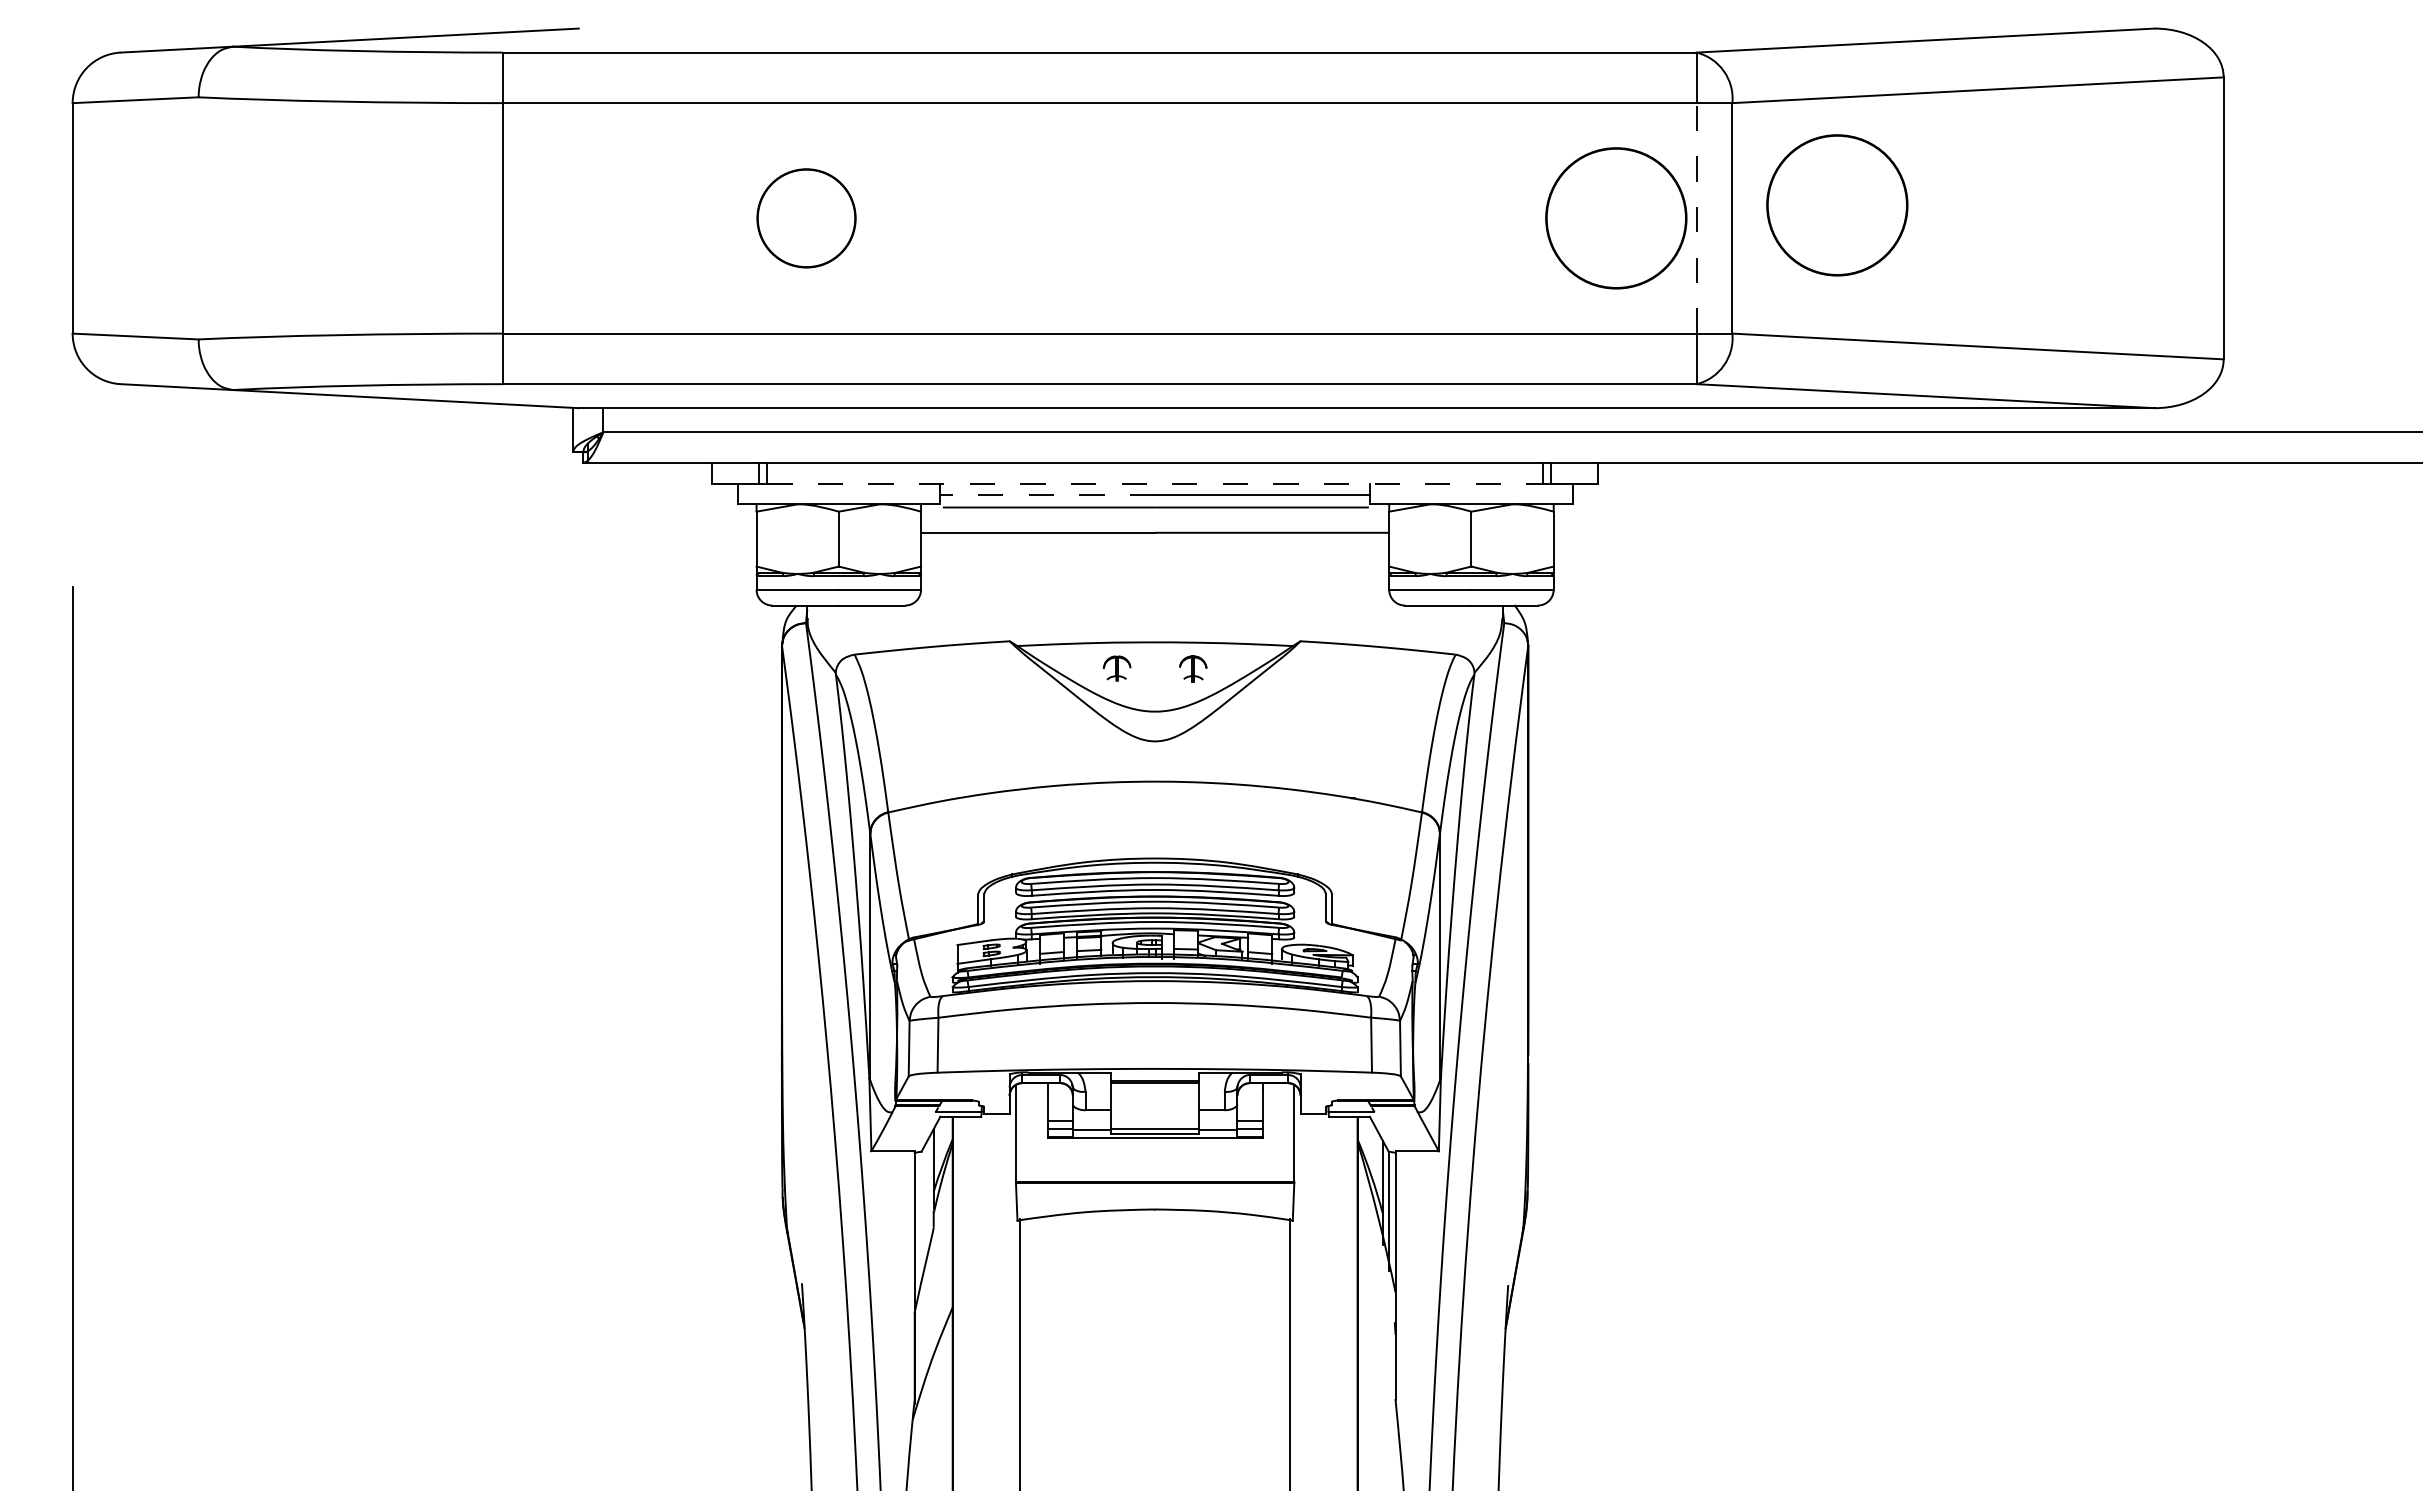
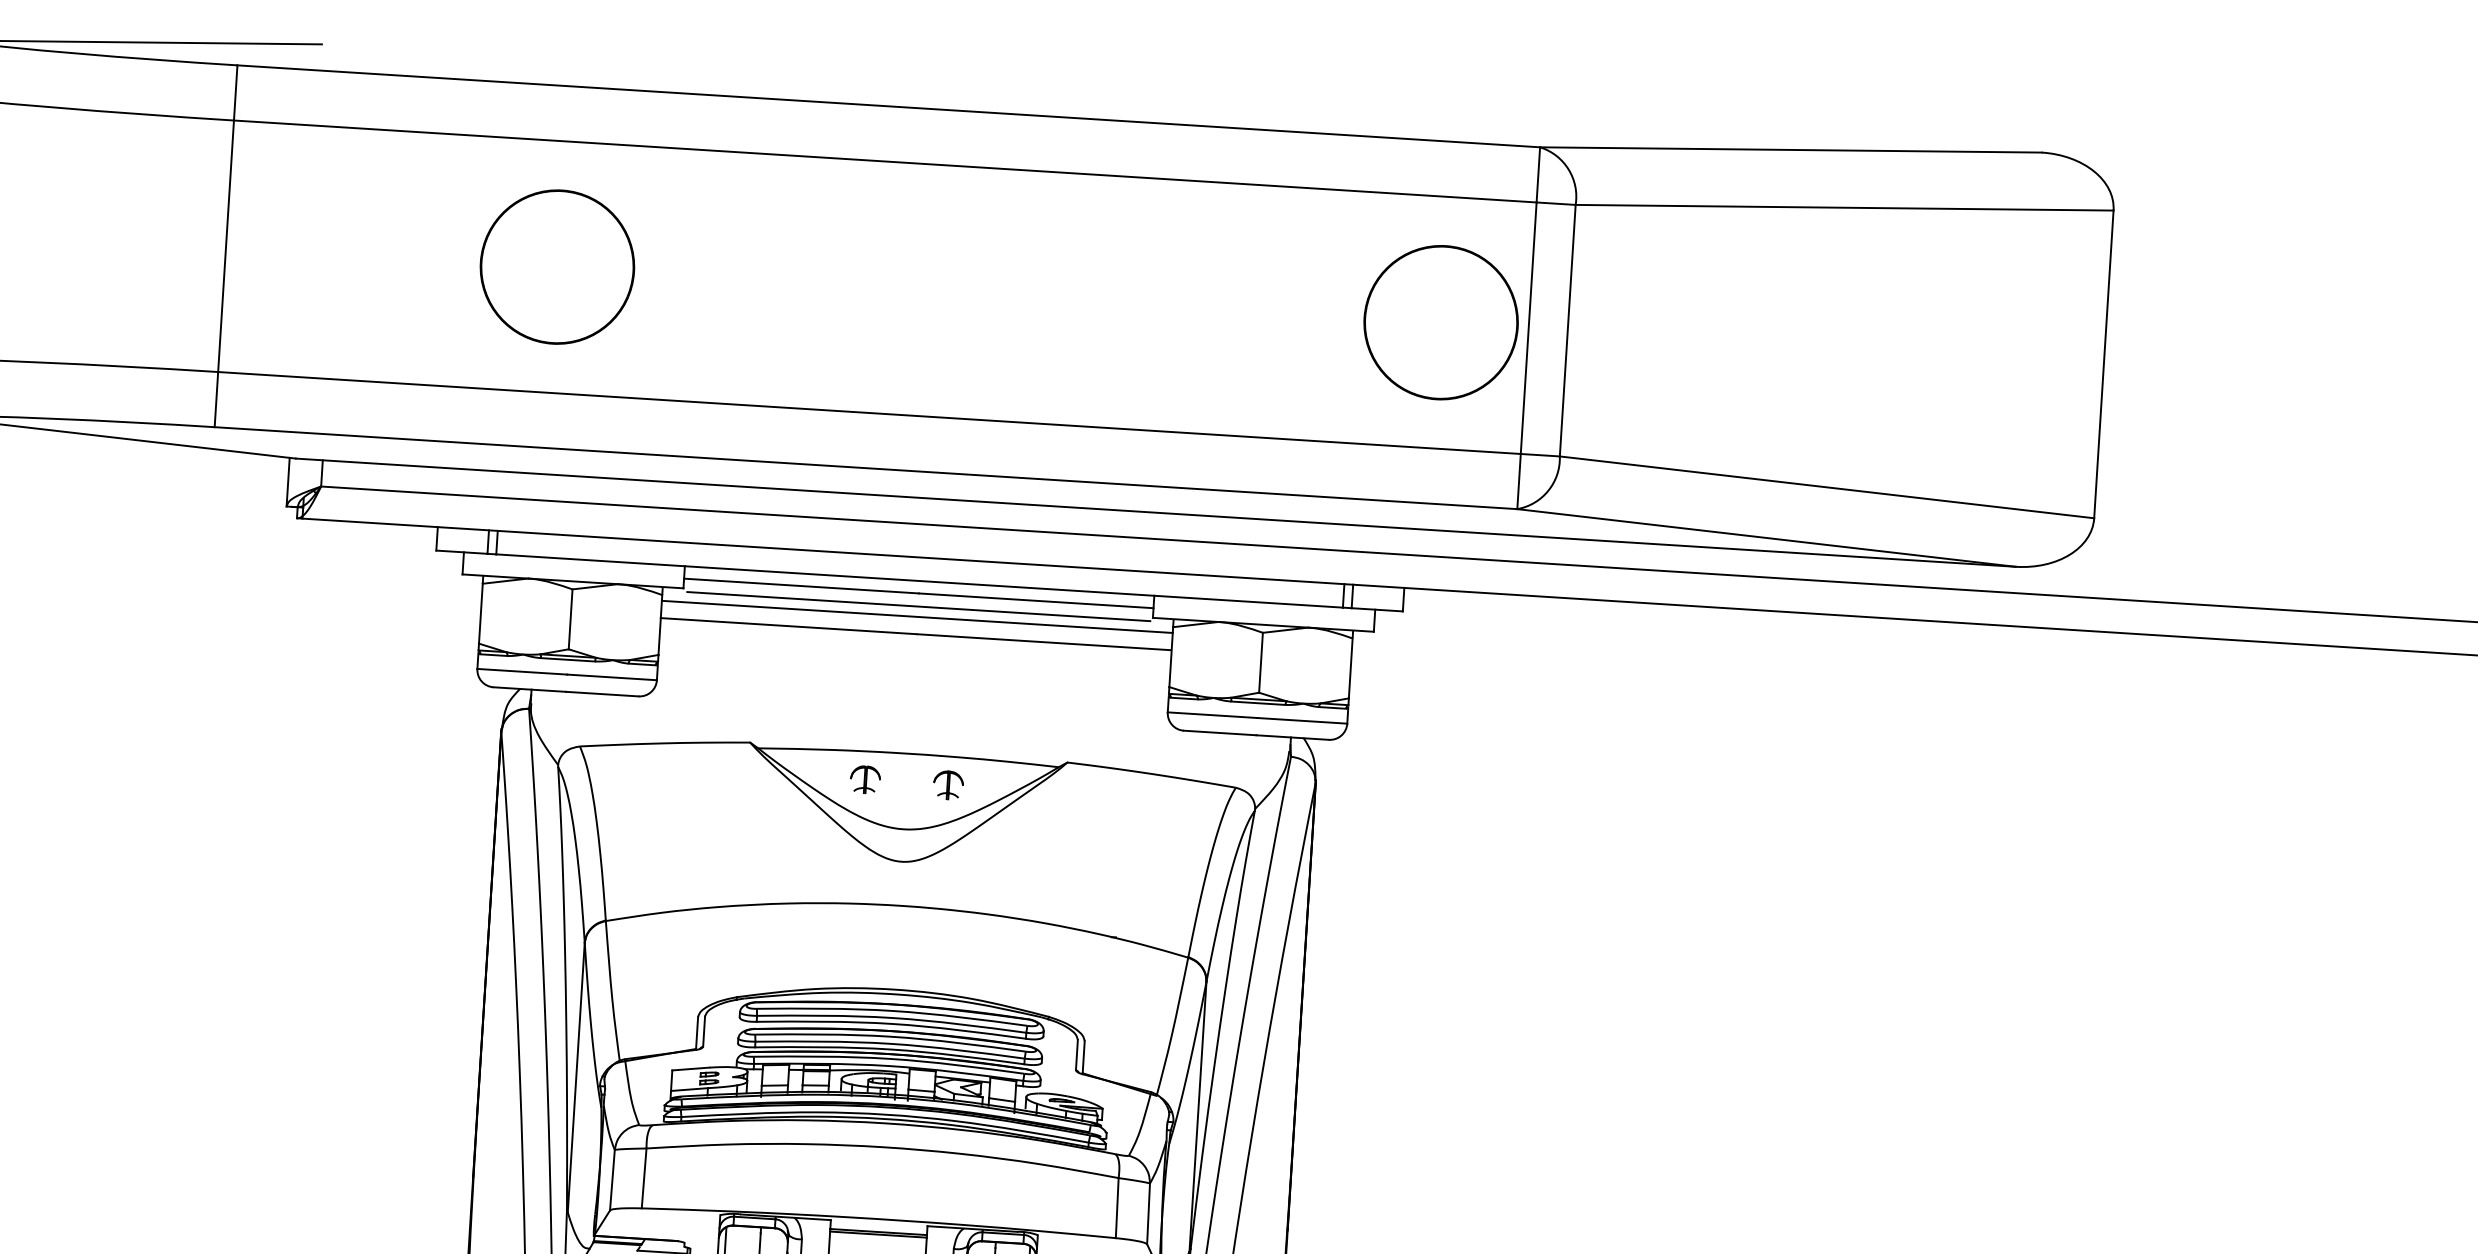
circle: (1837, 205) -> (1683, 323), removed
line: (1696, 217) -> (1528, 327), dashed -> solid
circle: (806, 218) -> (557, 267), size x1.43
line: (1155, 484) -> (919, 581), dashed -> solid
line: (1047, 495) -> (801, 586), dashed -> solid
line: (1155, 516) -> (917, 616), added

